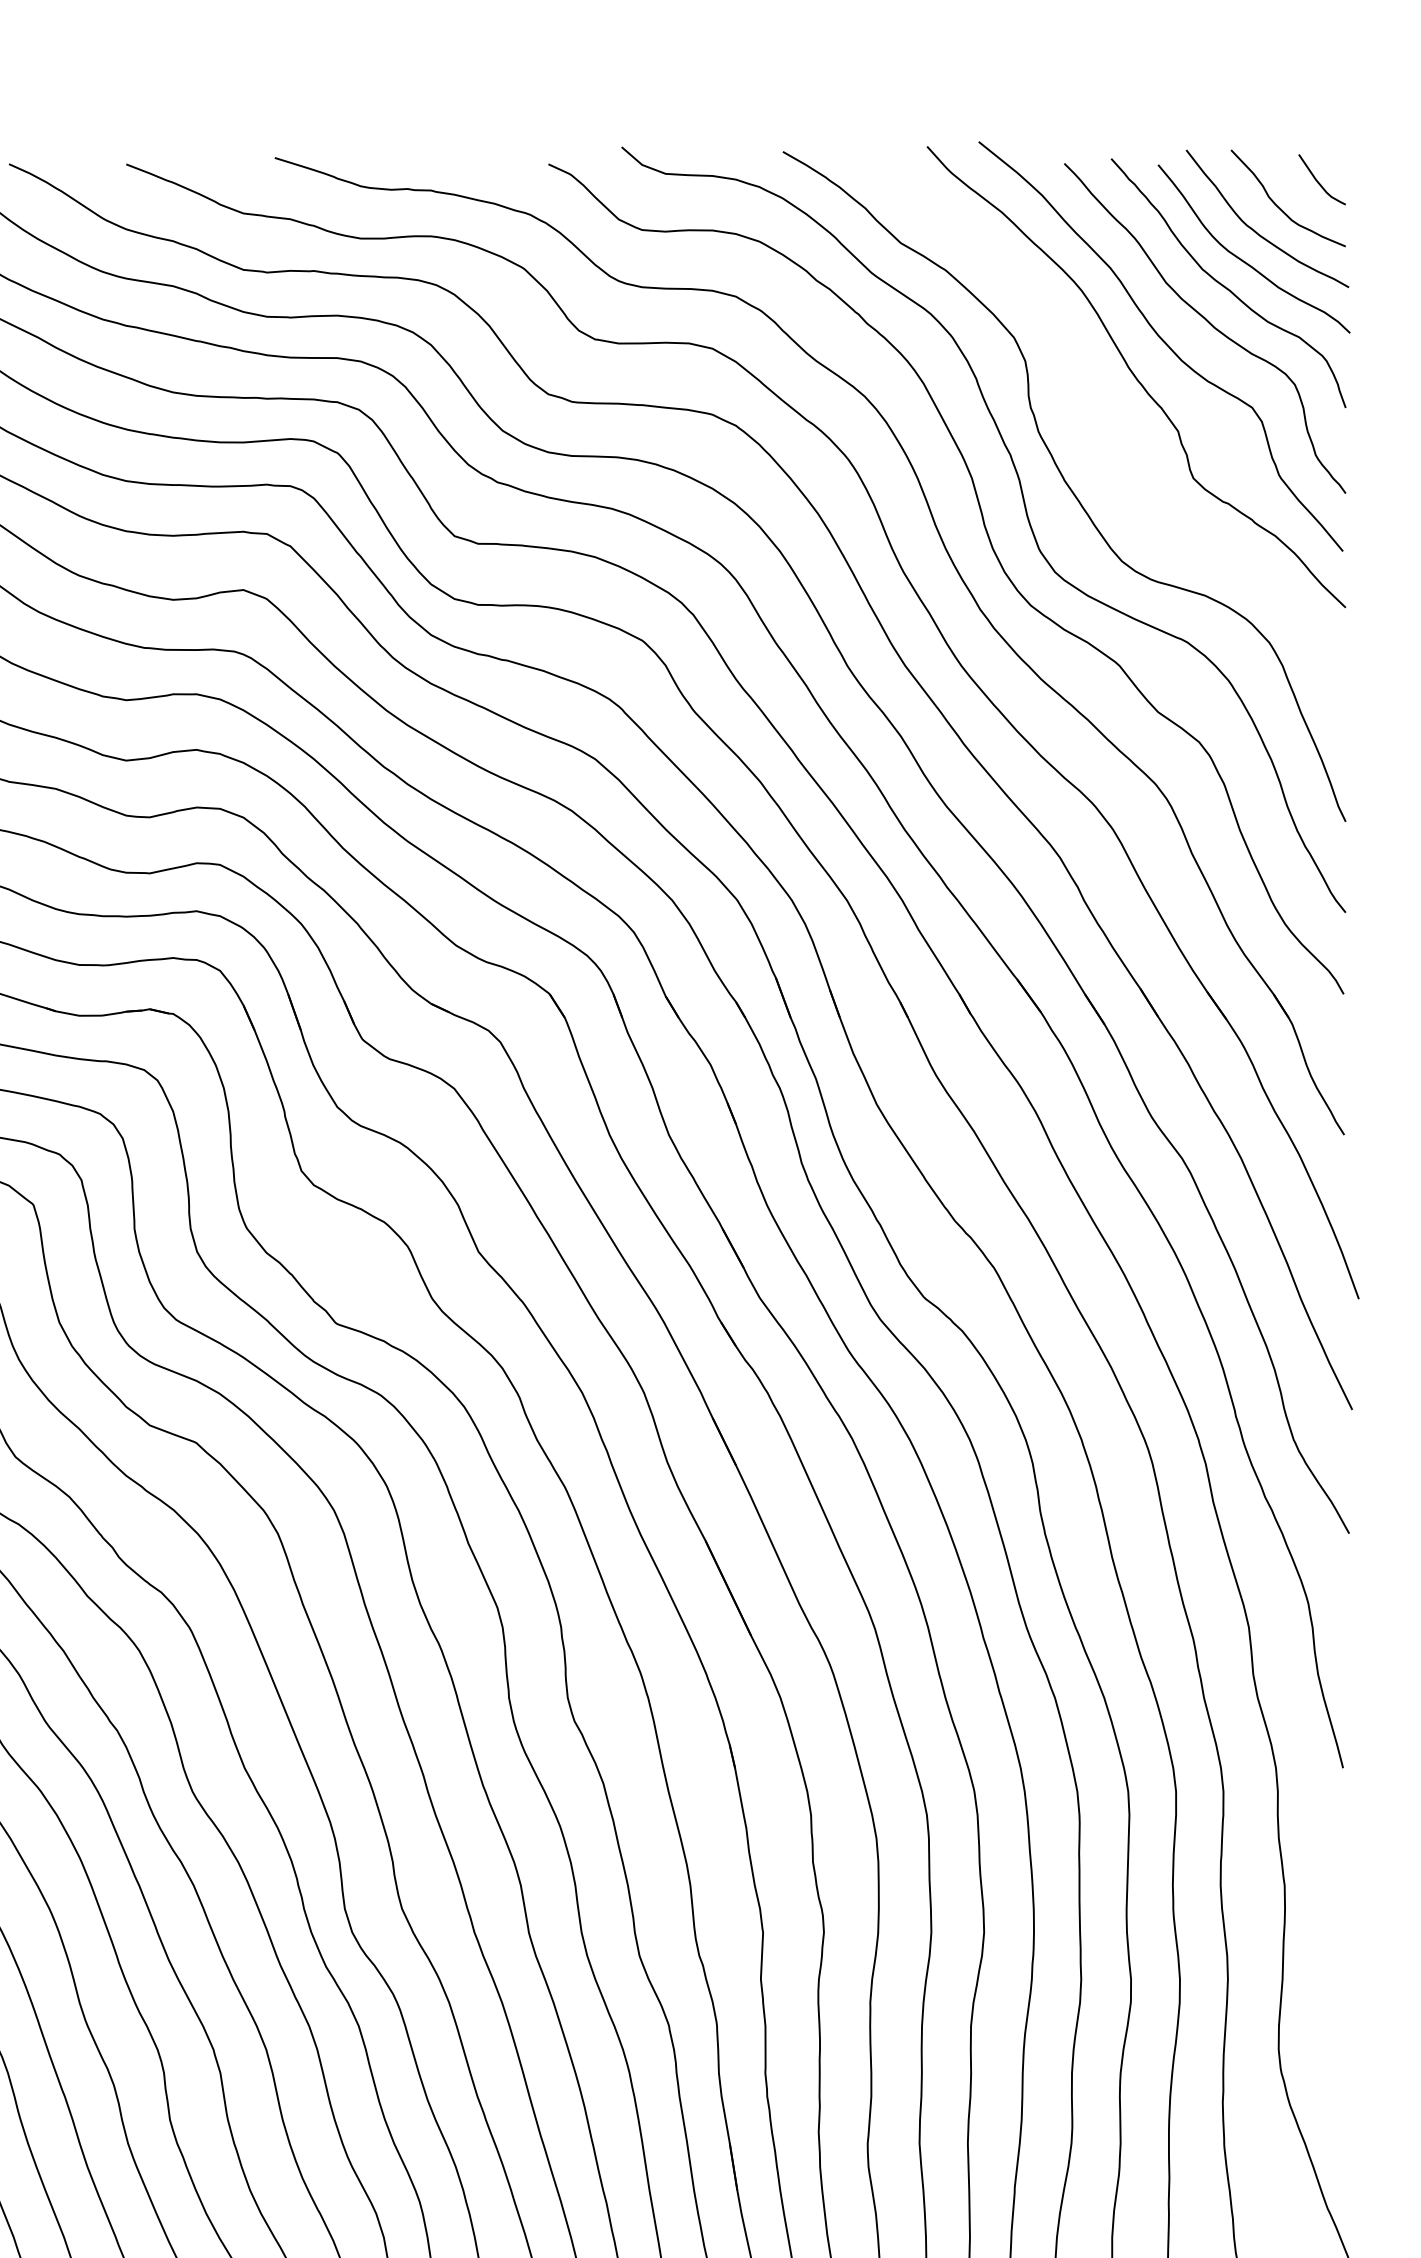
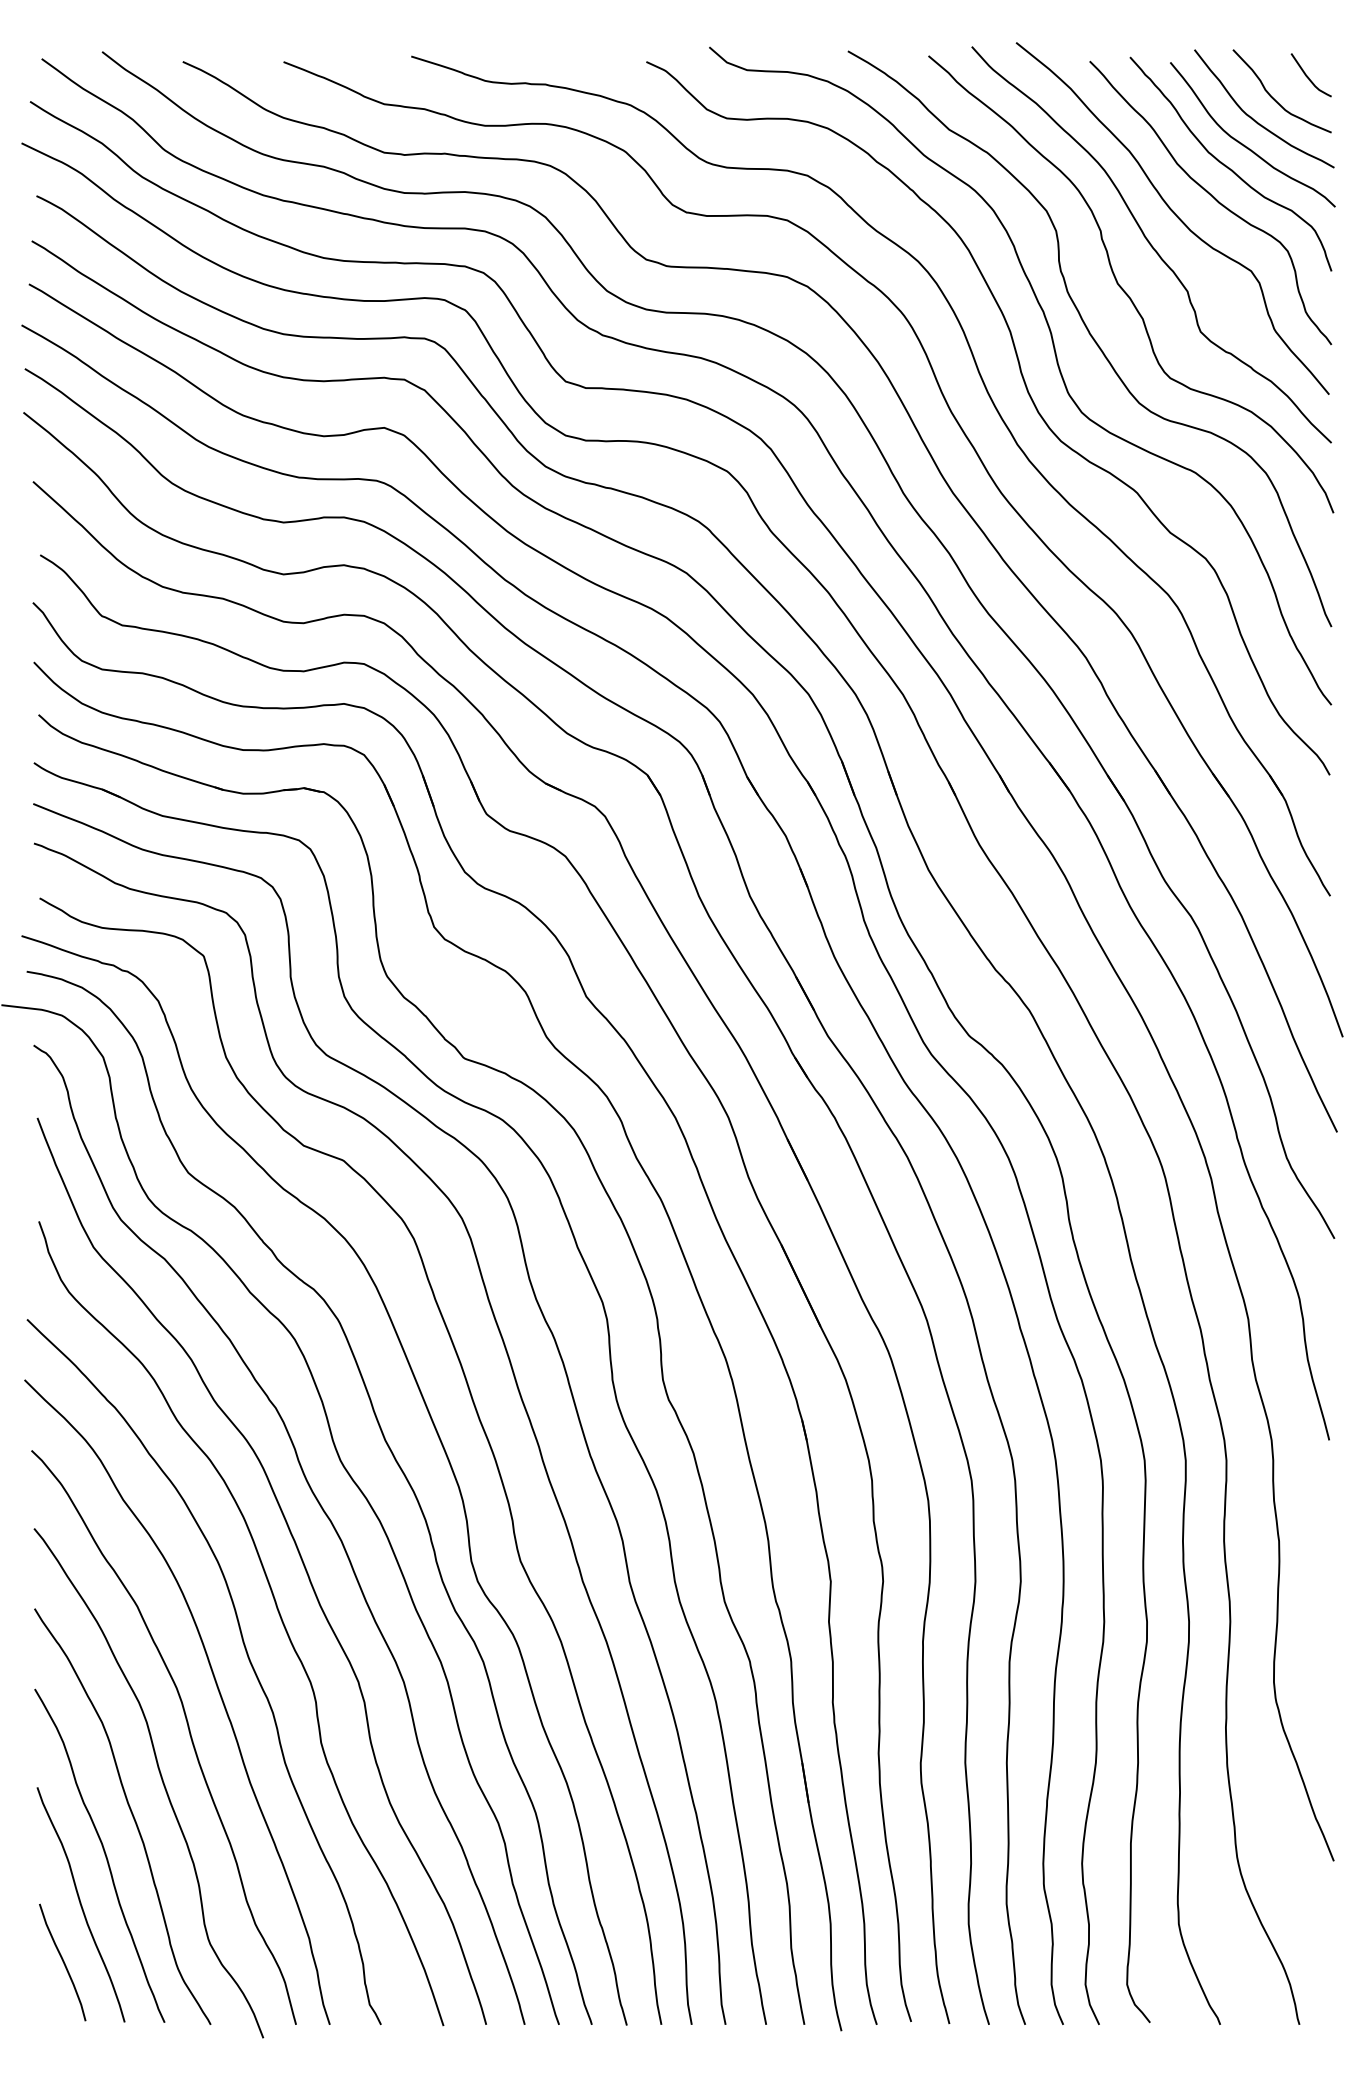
curve: (1103, 427) -> (1123, 288), added

